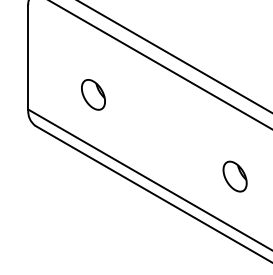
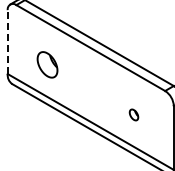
line: (27, 57) -> (7, 42), solid -> dashed
part: (93, 95) -> (47, 65), size x1.4
part: (234, 175) -> (133, 114), size x0.6

